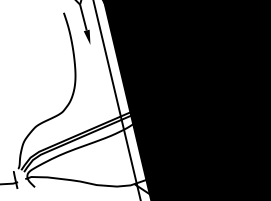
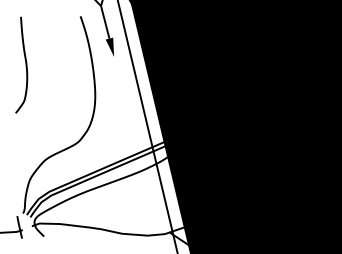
curve: (19, 49) -> (24, 62), added

